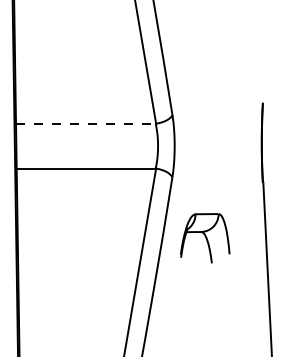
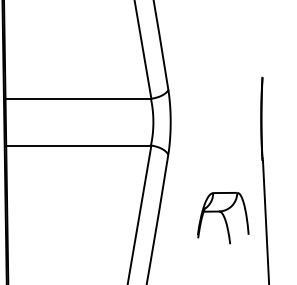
line: (85, 123) -> (77, 98), dashed -> solid
part: (205, 238) -> (223, 218), moved

